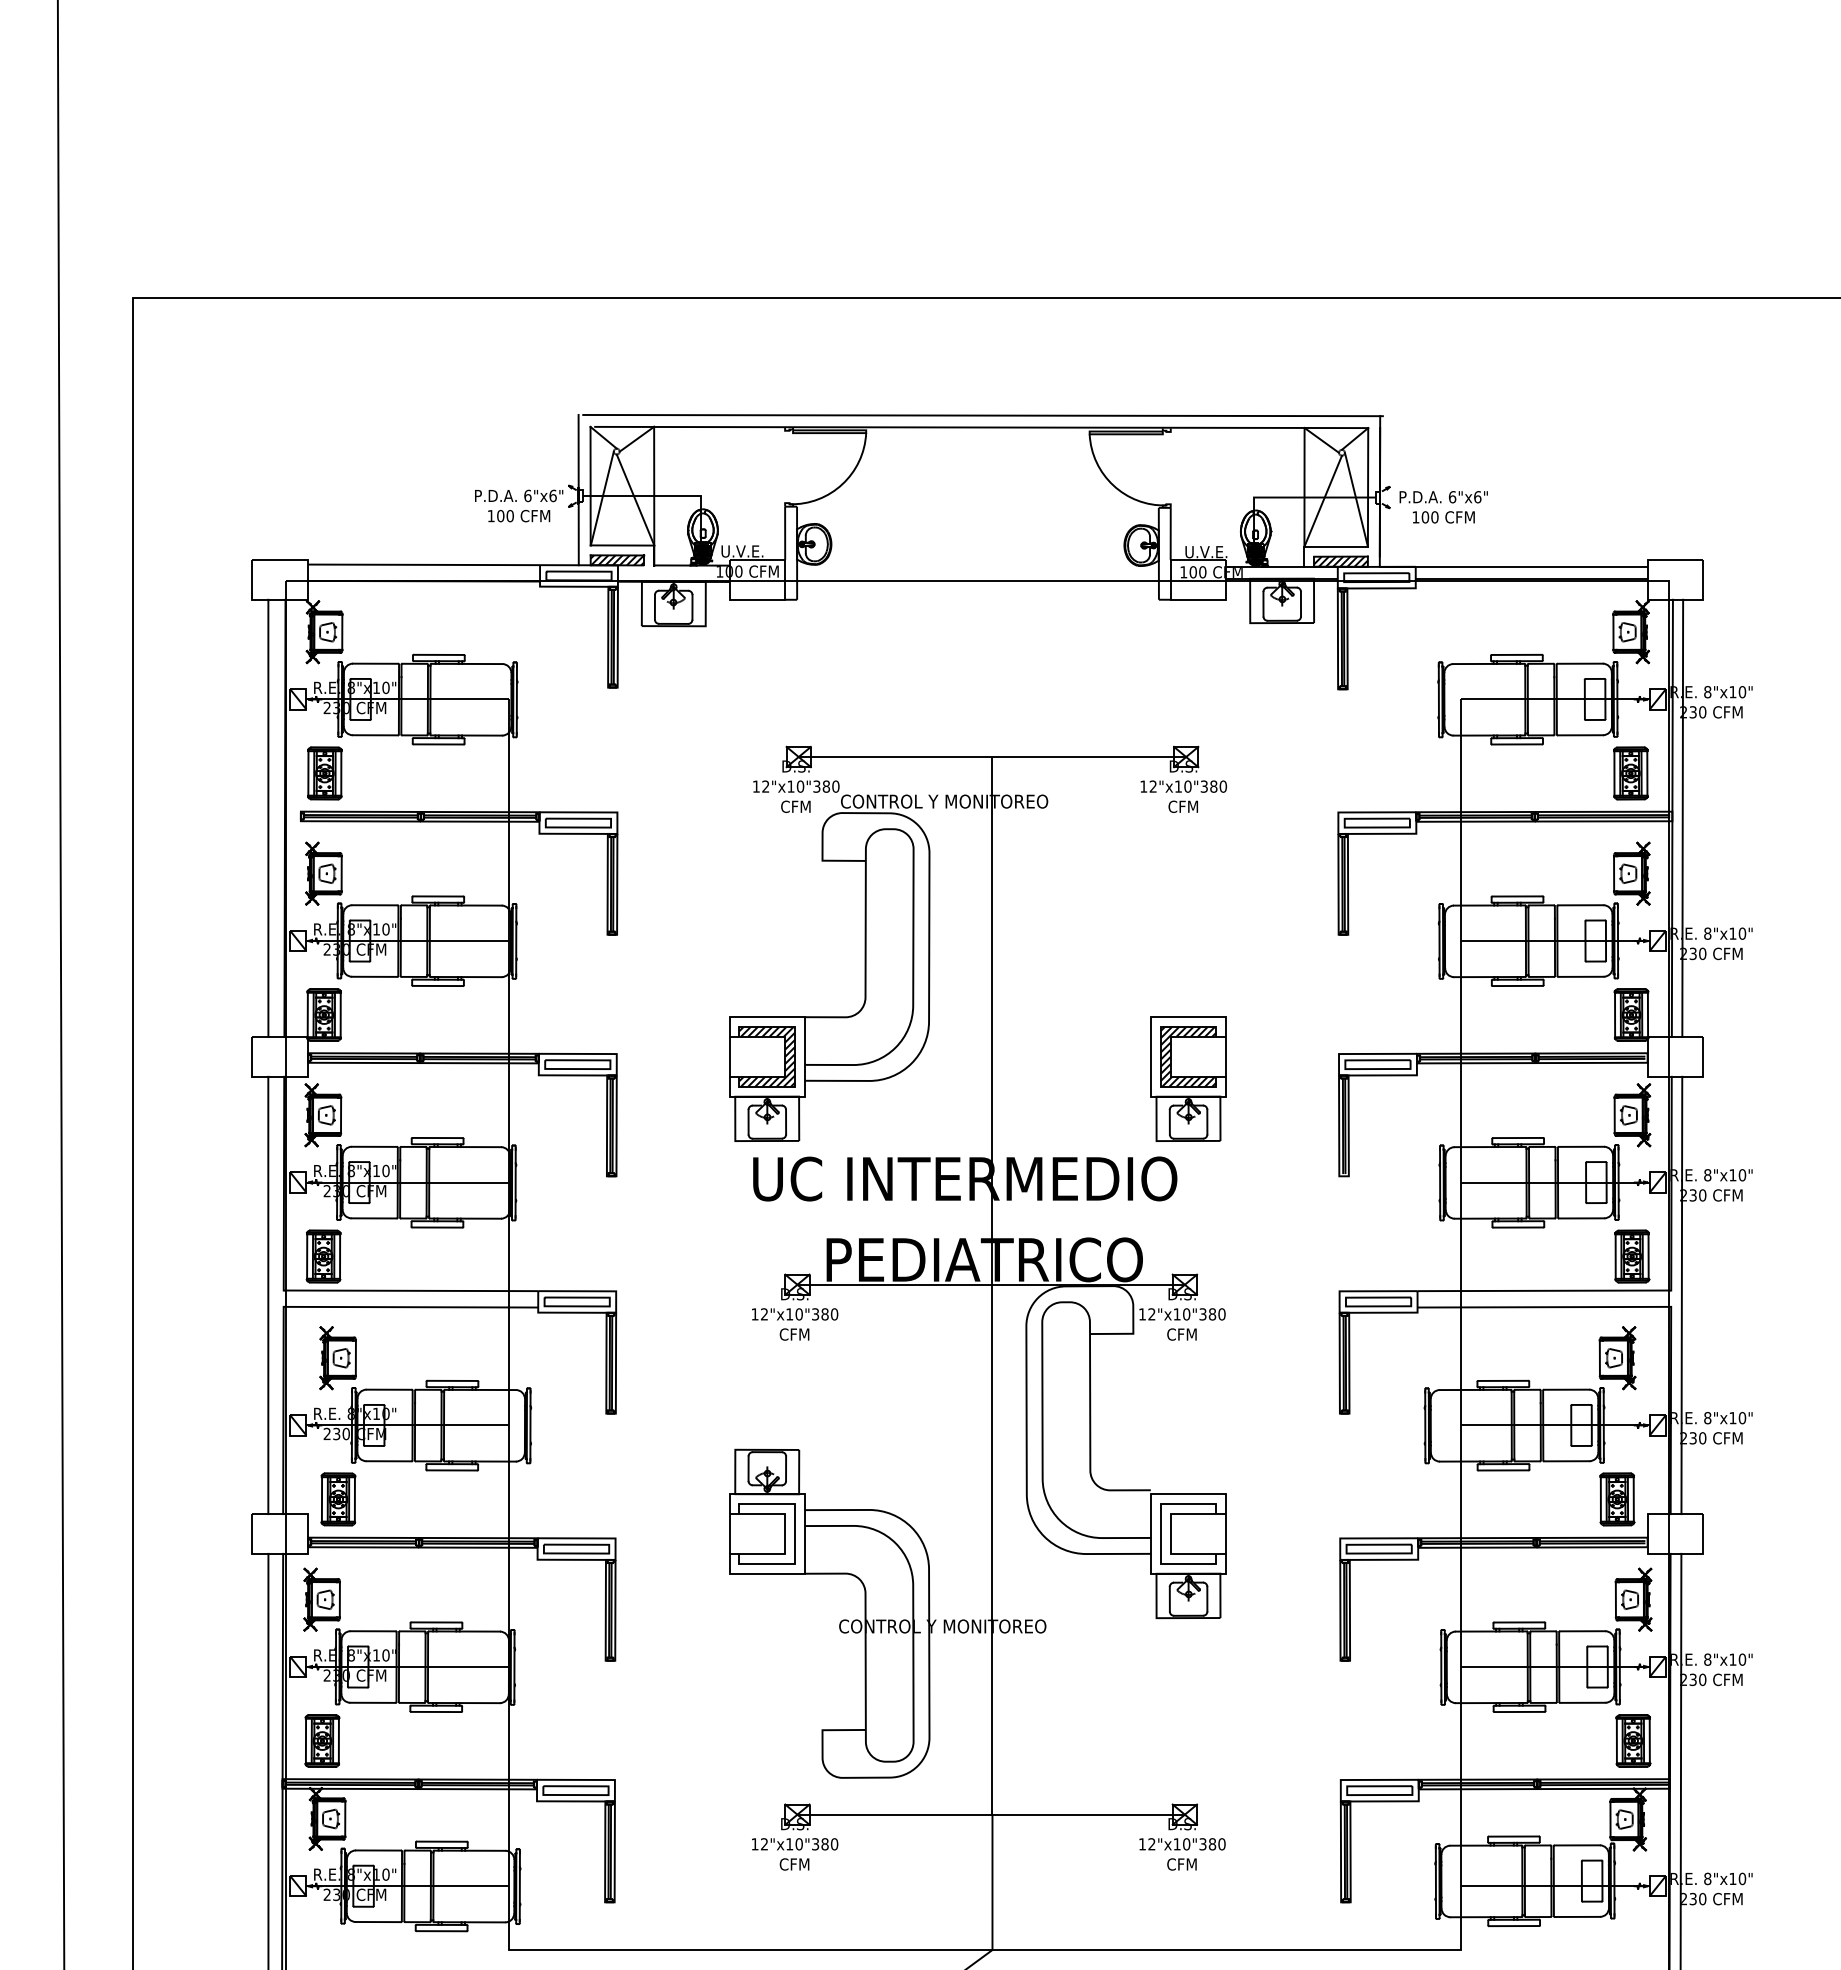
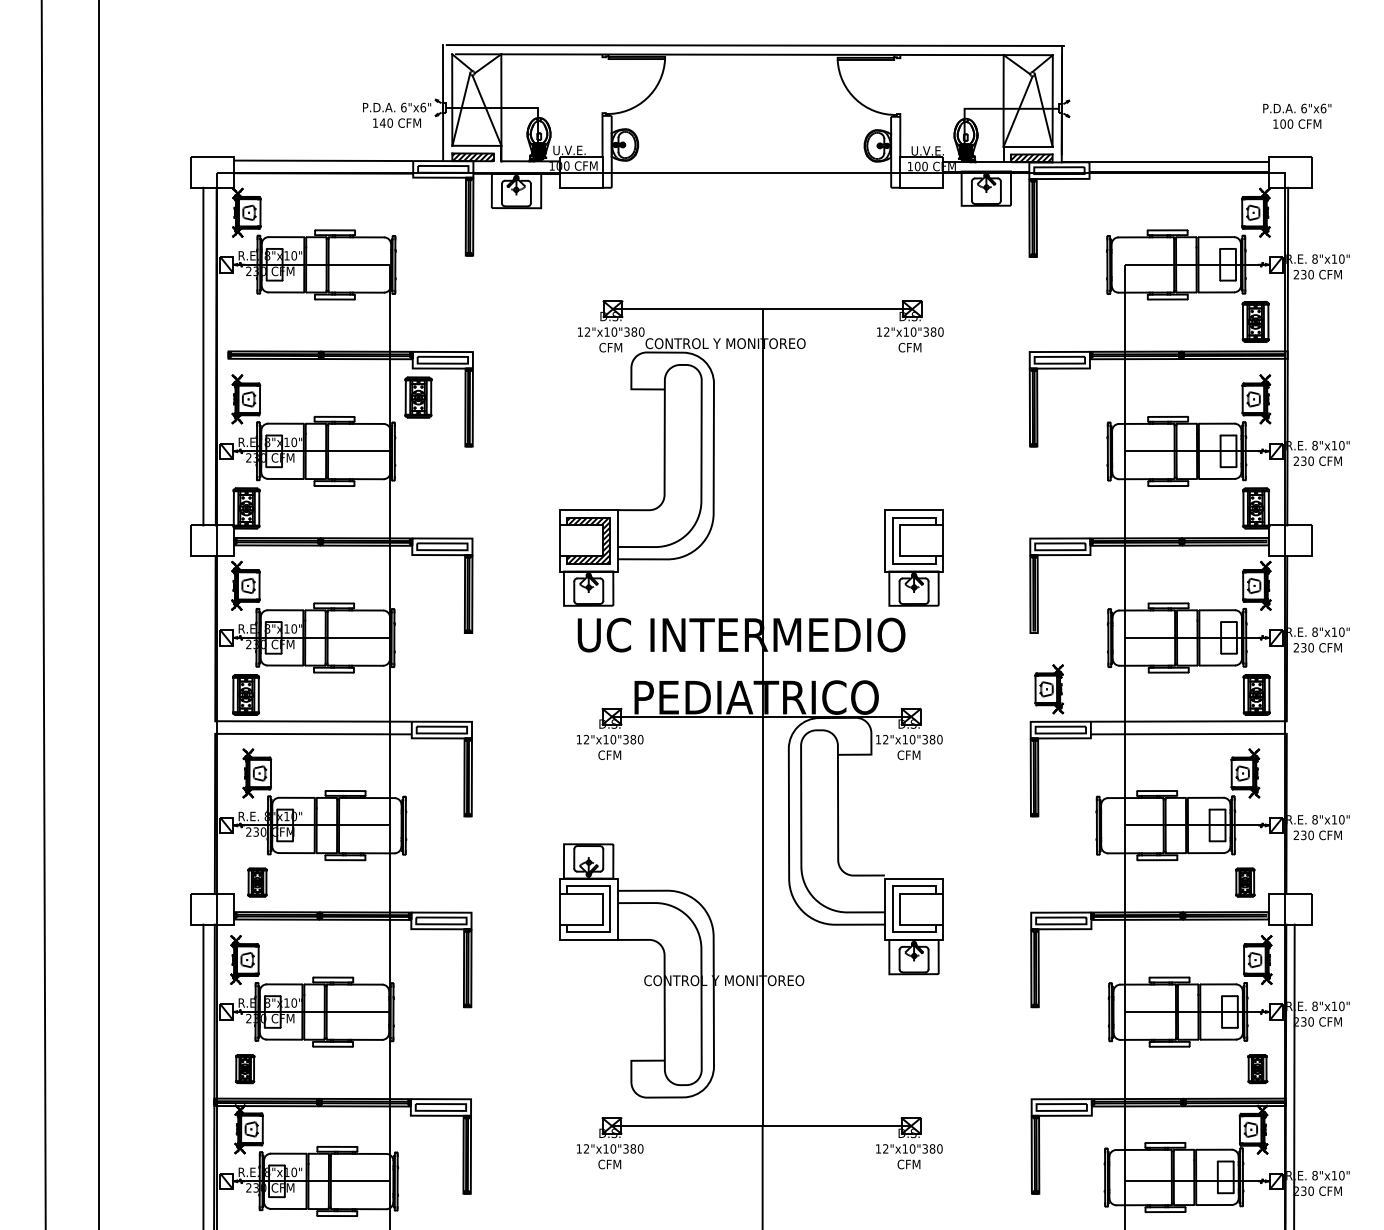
text: (1443, 507) -> (1297, 116), moved
text: (500, 515) -> (382, 122), 100 -> 140
part: (324, 773) -> (418, 397), moved
line: (1682, 818) -> (1295, 356), removed
hatch: (1188, 1056) -> (914, 540), removed
part: (1363, 1249) -> (1049, 689), added
line: (268, 1295) -> (203, 725), removed
line: (1681, 1295) -> (1294, 725), removed
part: (338, 1499) -> (257, 882), size x0.7
part: (1617, 1499) -> (1245, 882), size x0.7
part: (322, 1740) -> (245, 1068), size x0.7
part: (1633, 1740) -> (1257, 1068), size x0.7

